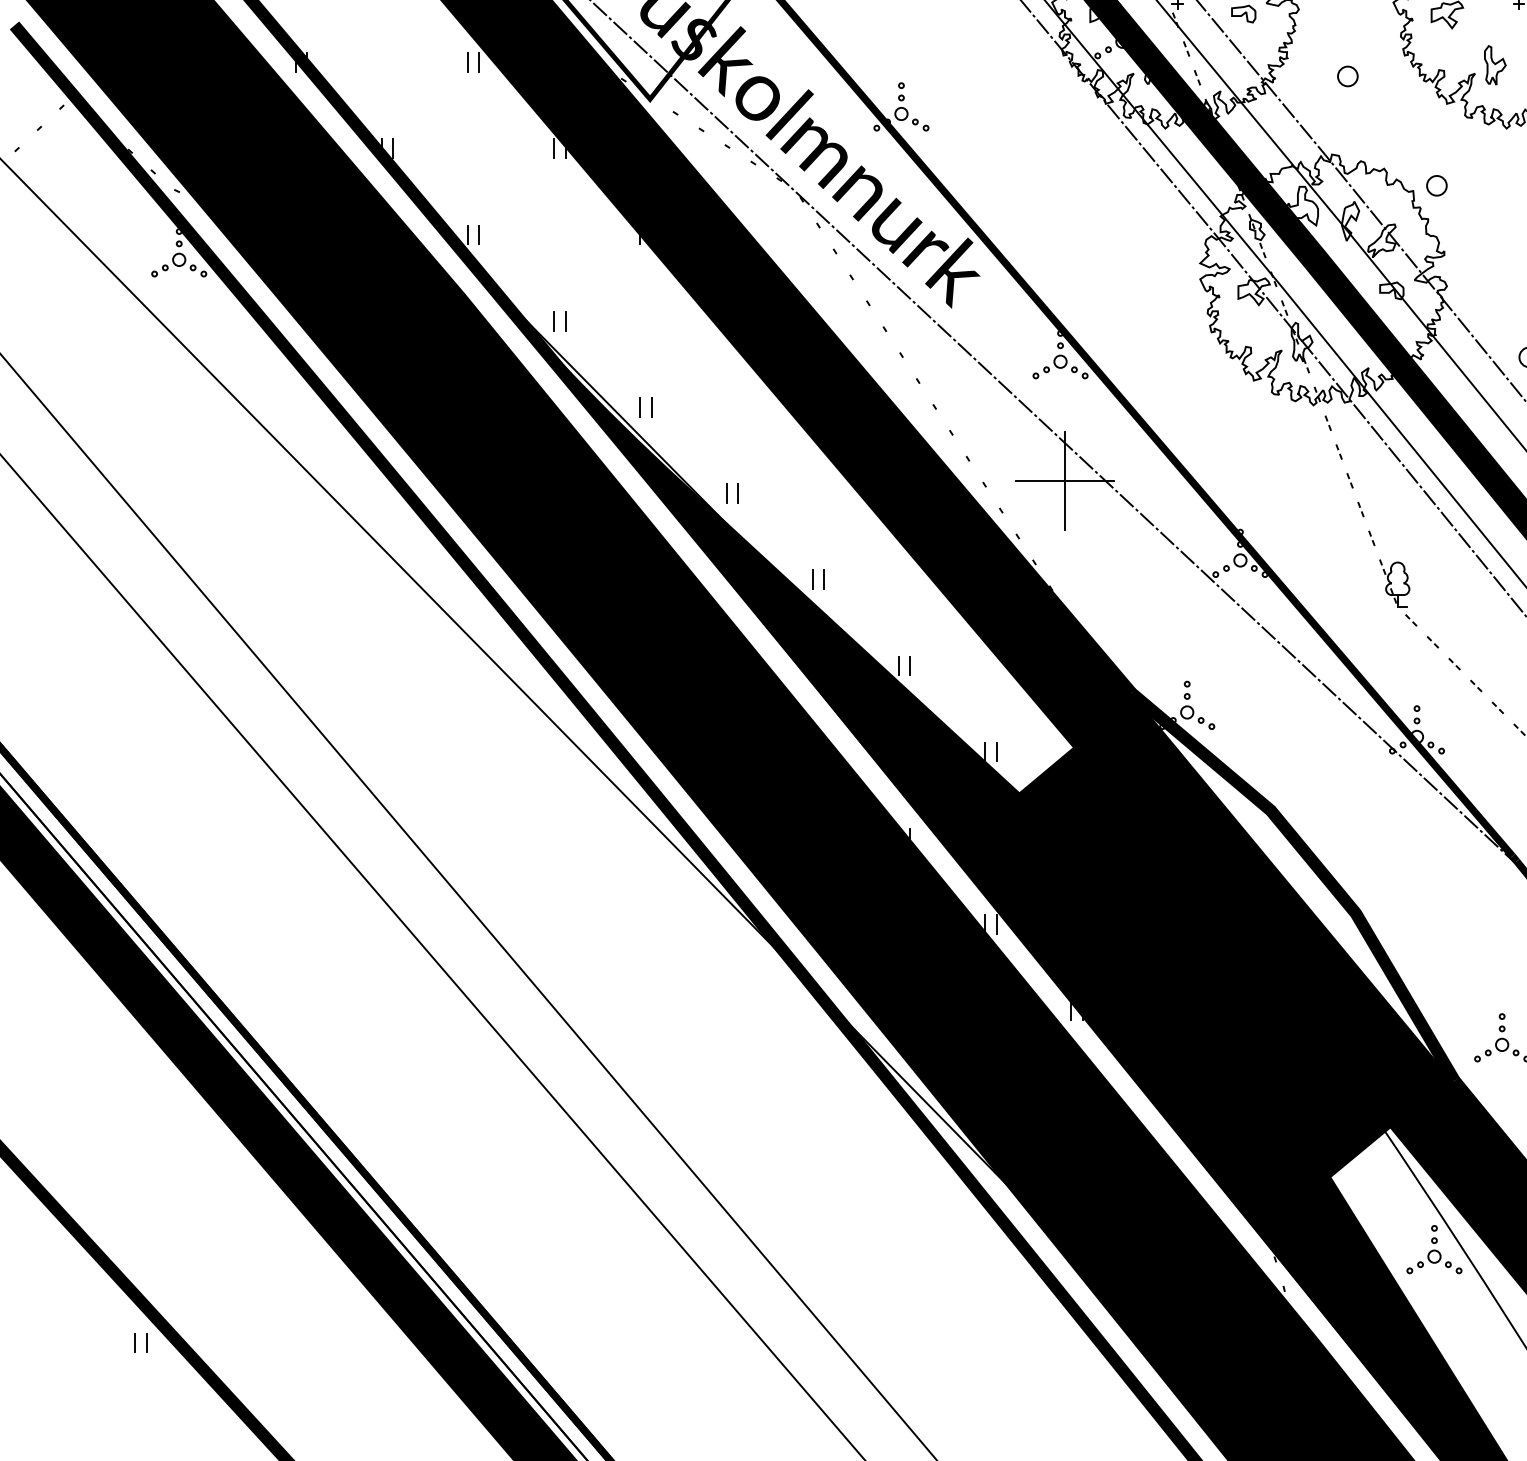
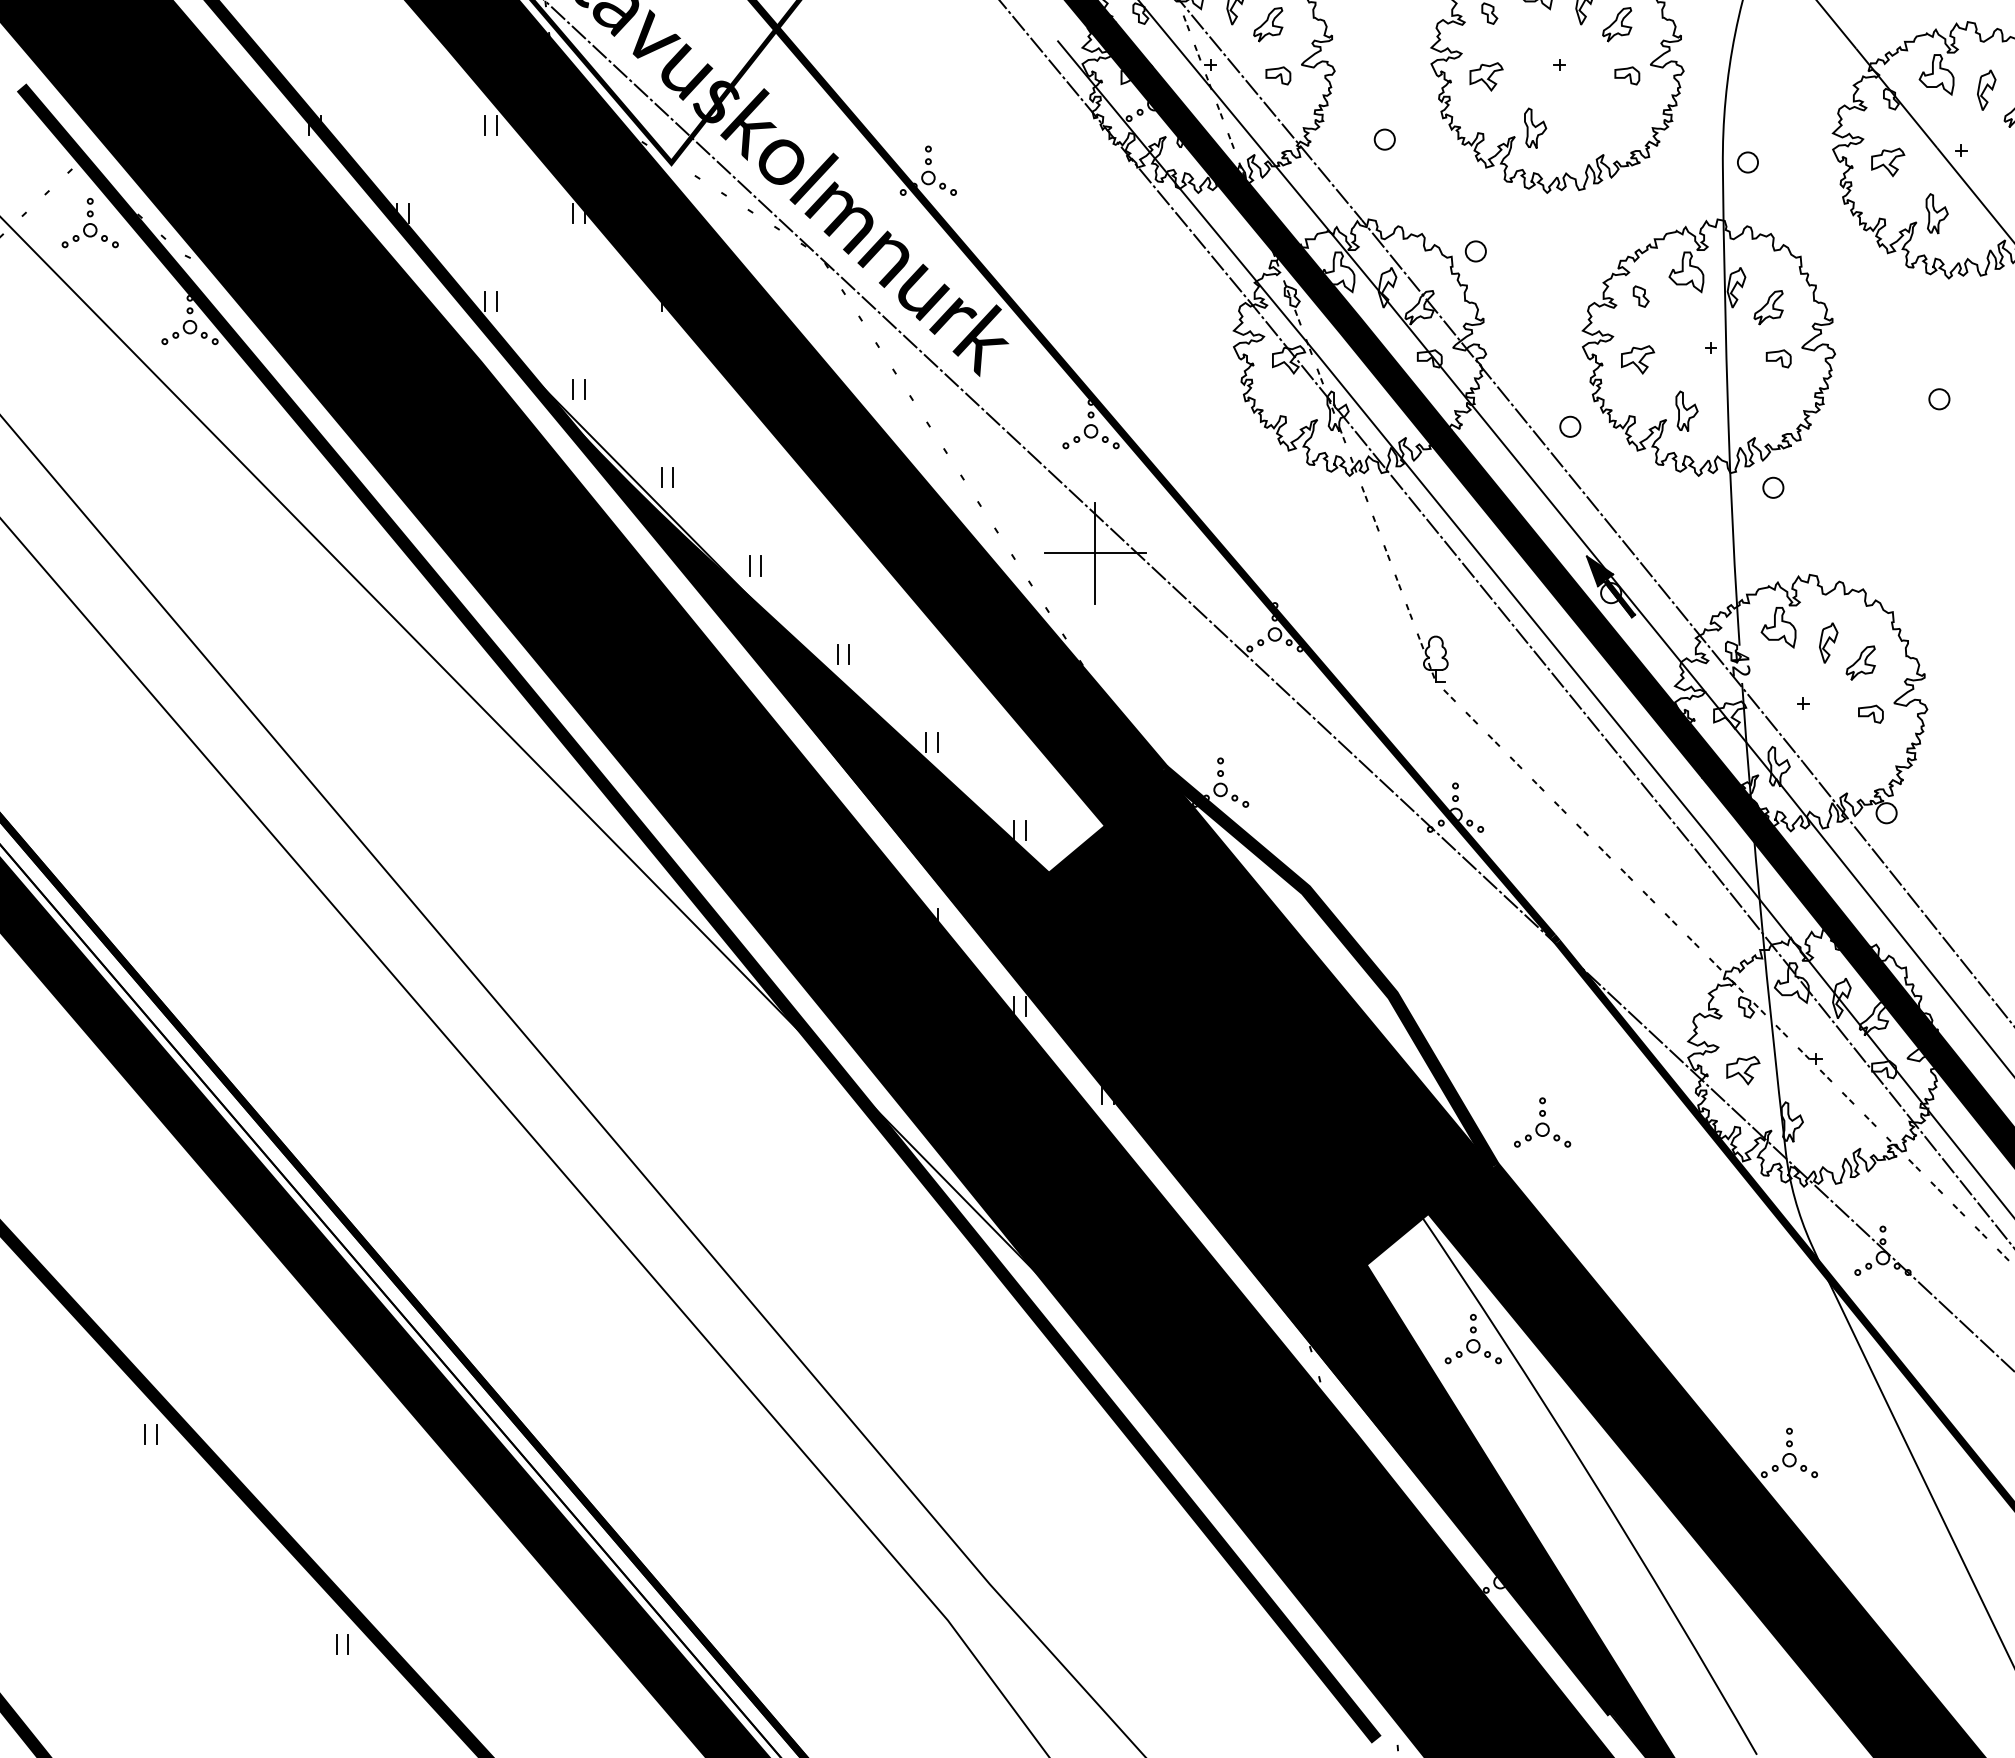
part: (80, 157) -> (89, 222), added

